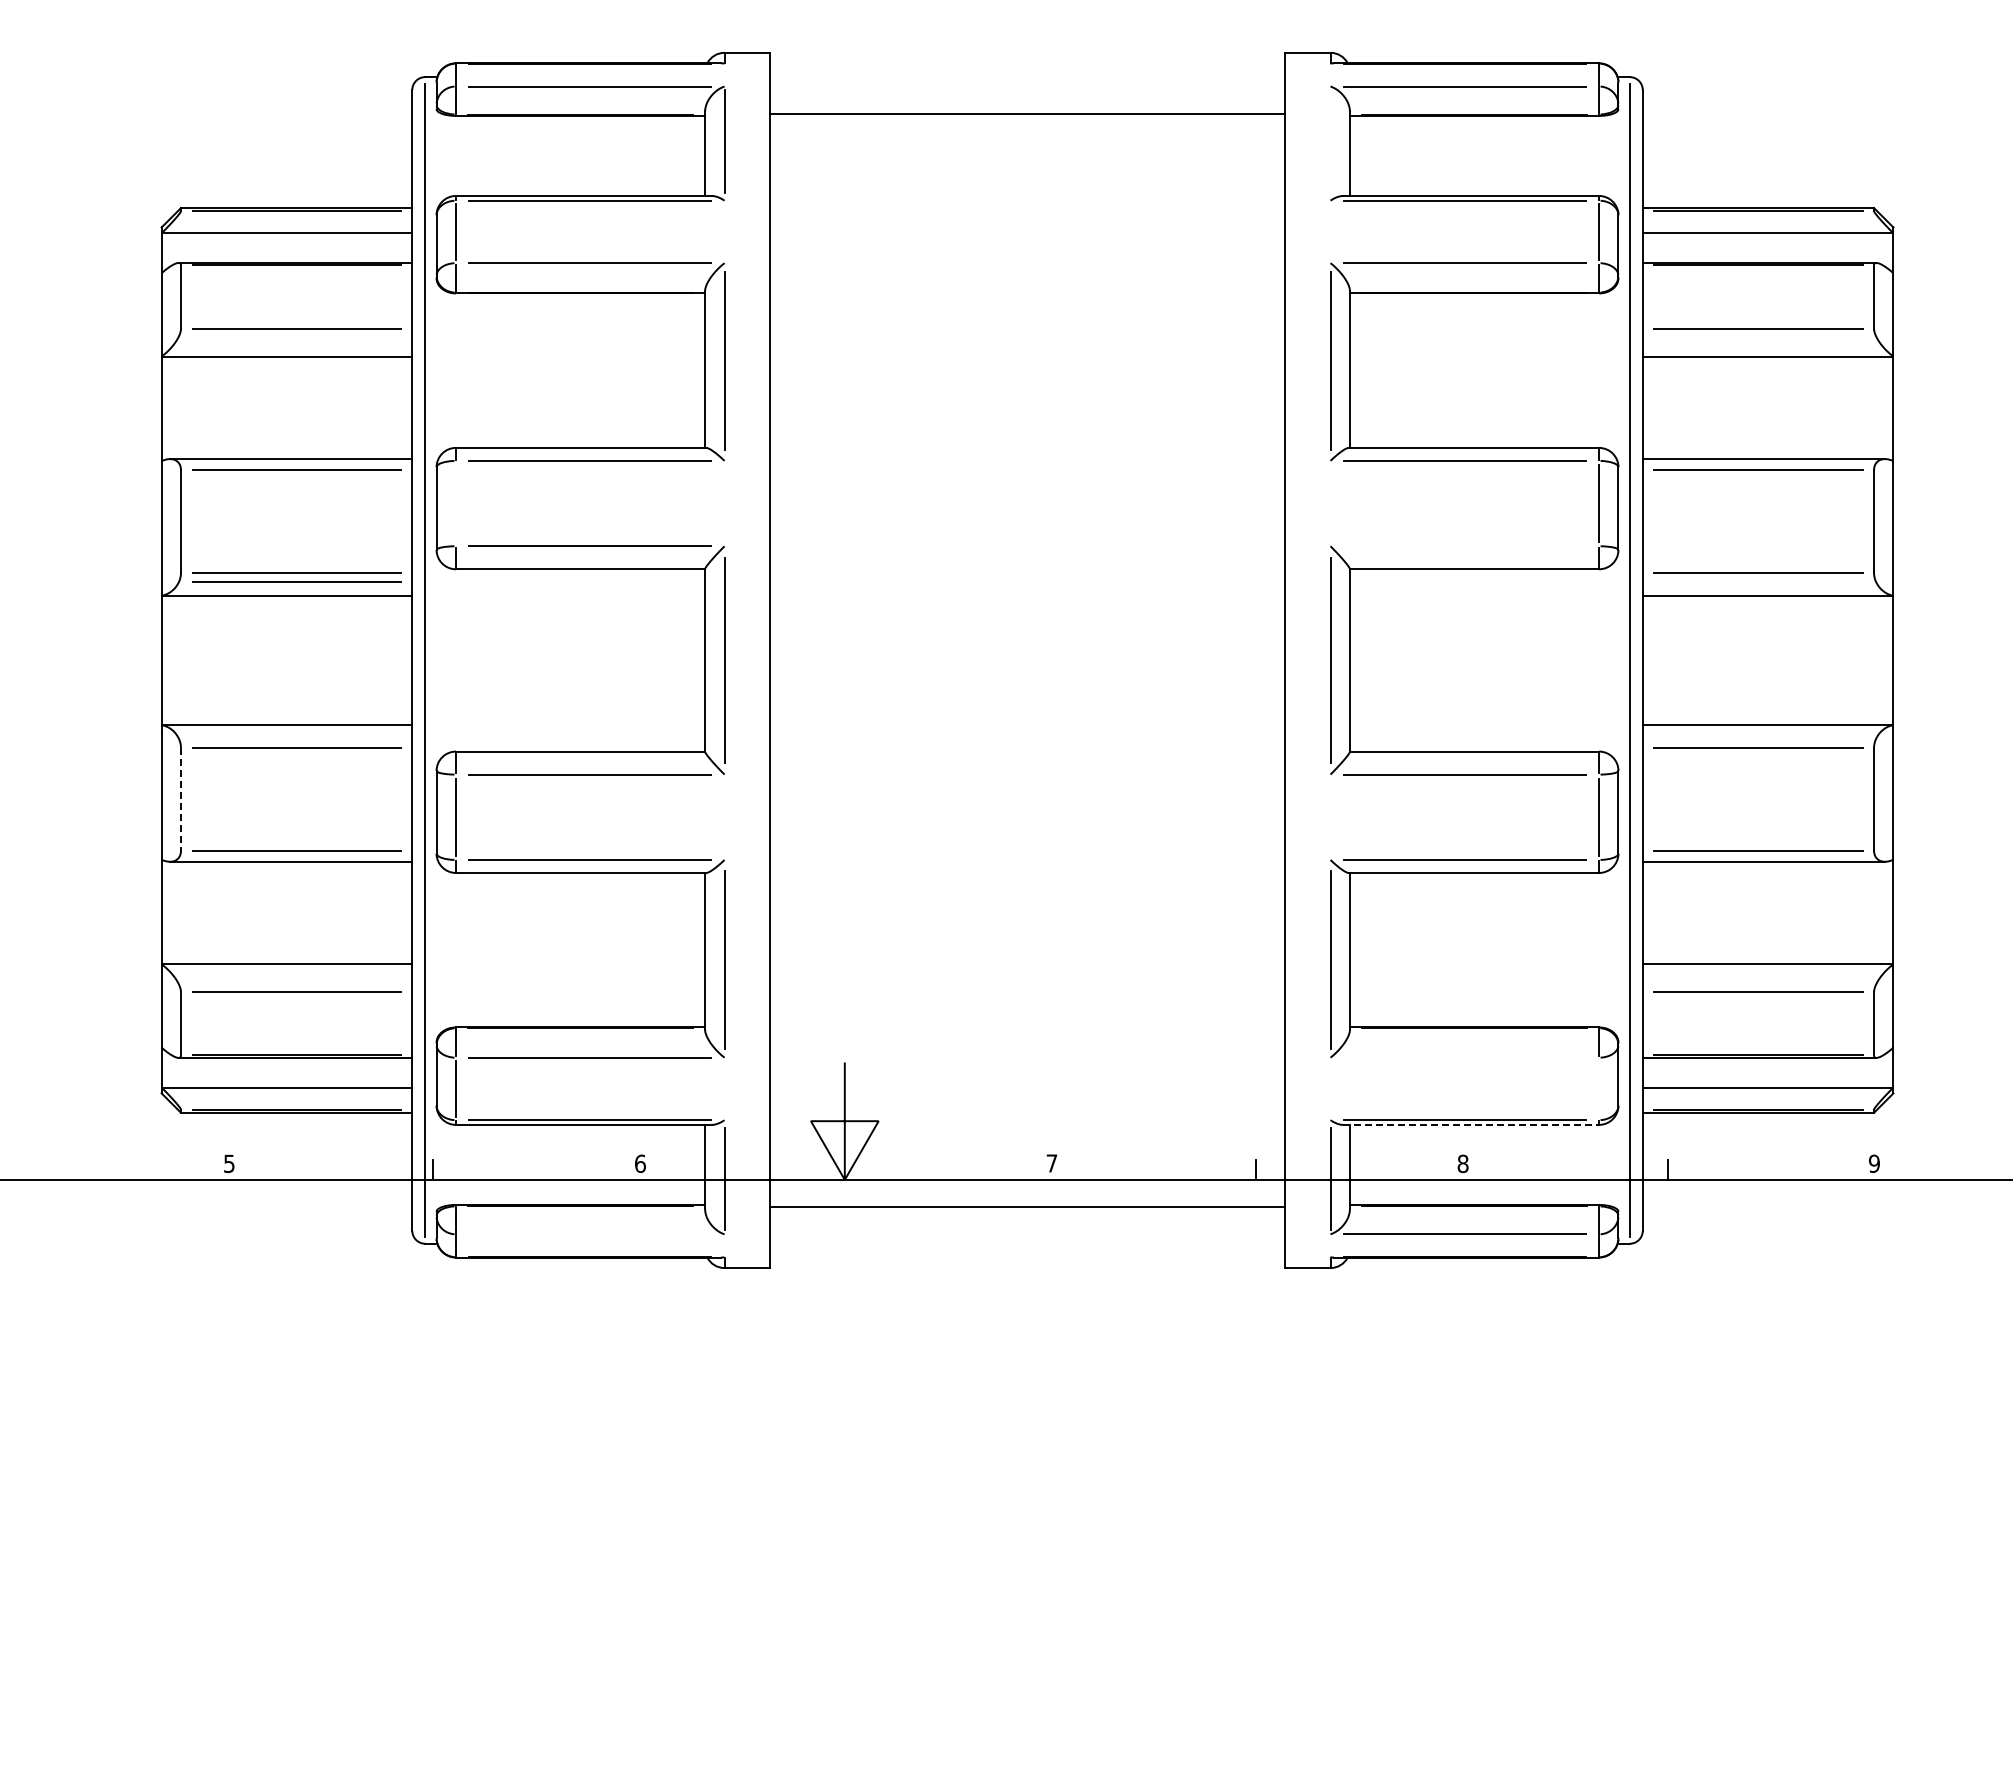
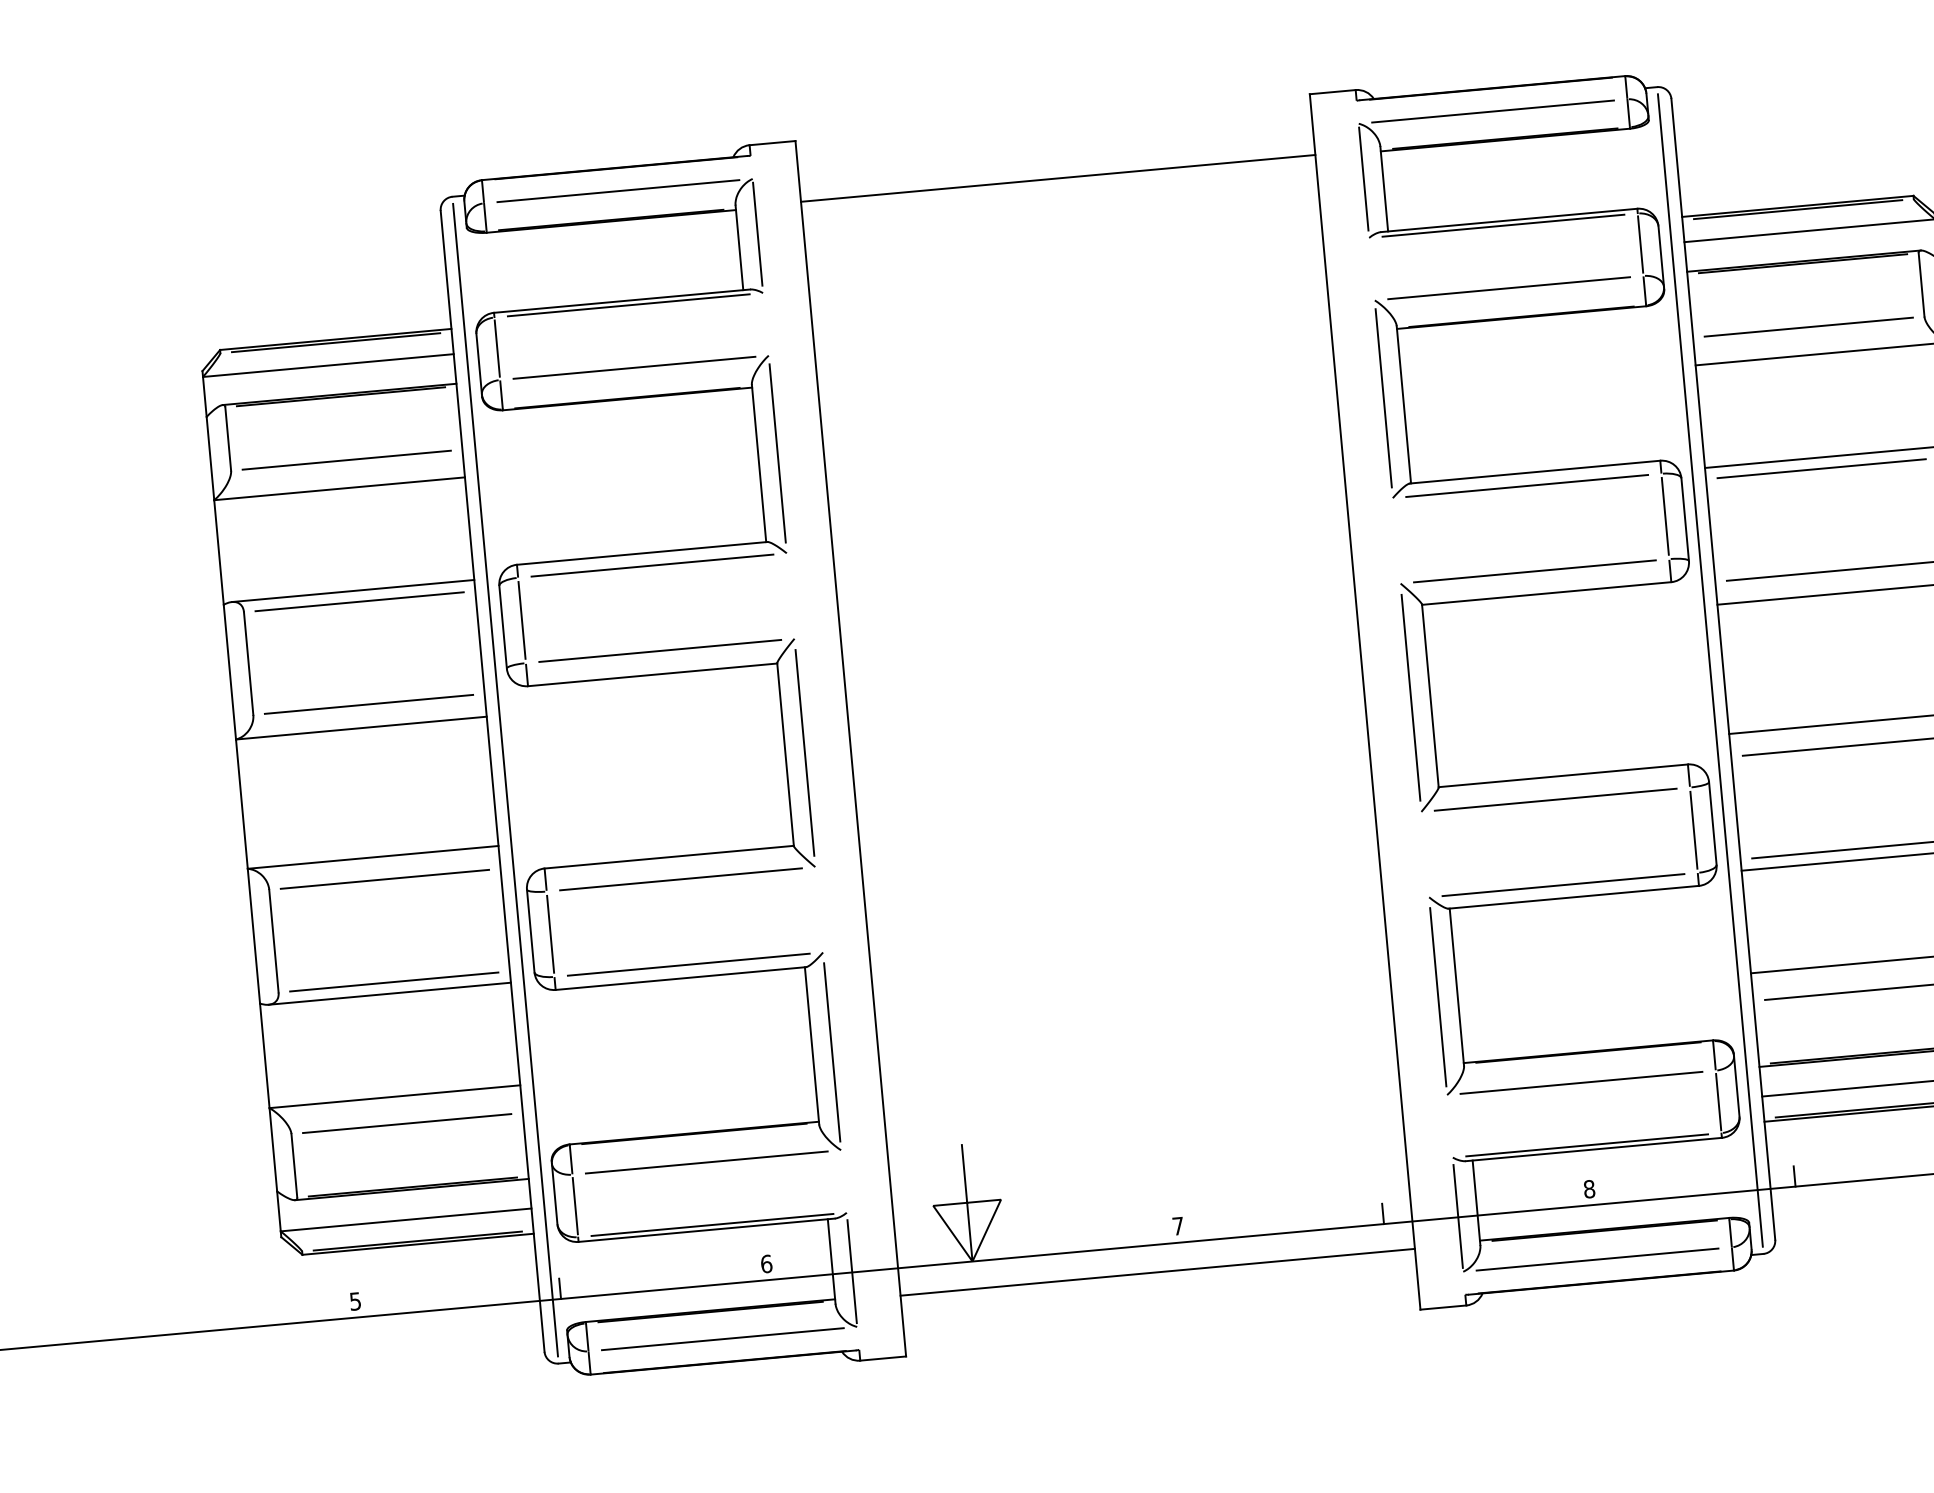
line: (1330, 141) -> (1363, 178), added
line: (455, 503) -> (521, 620), added
line: (1464, 545) -> (1534, 570), added
line: (296, 581) -> (369, 712), removed
line: (180, 799) -> (273, 941), dashed -> solid
line: (1464, 1057) -> (1581, 1082), added
line: (1599, 1089) -> (1719, 1102), added
line: (1471, 1124) -> (1594, 1149), dashed -> solid
line: (590, 1234) -> (723, 1339), added

